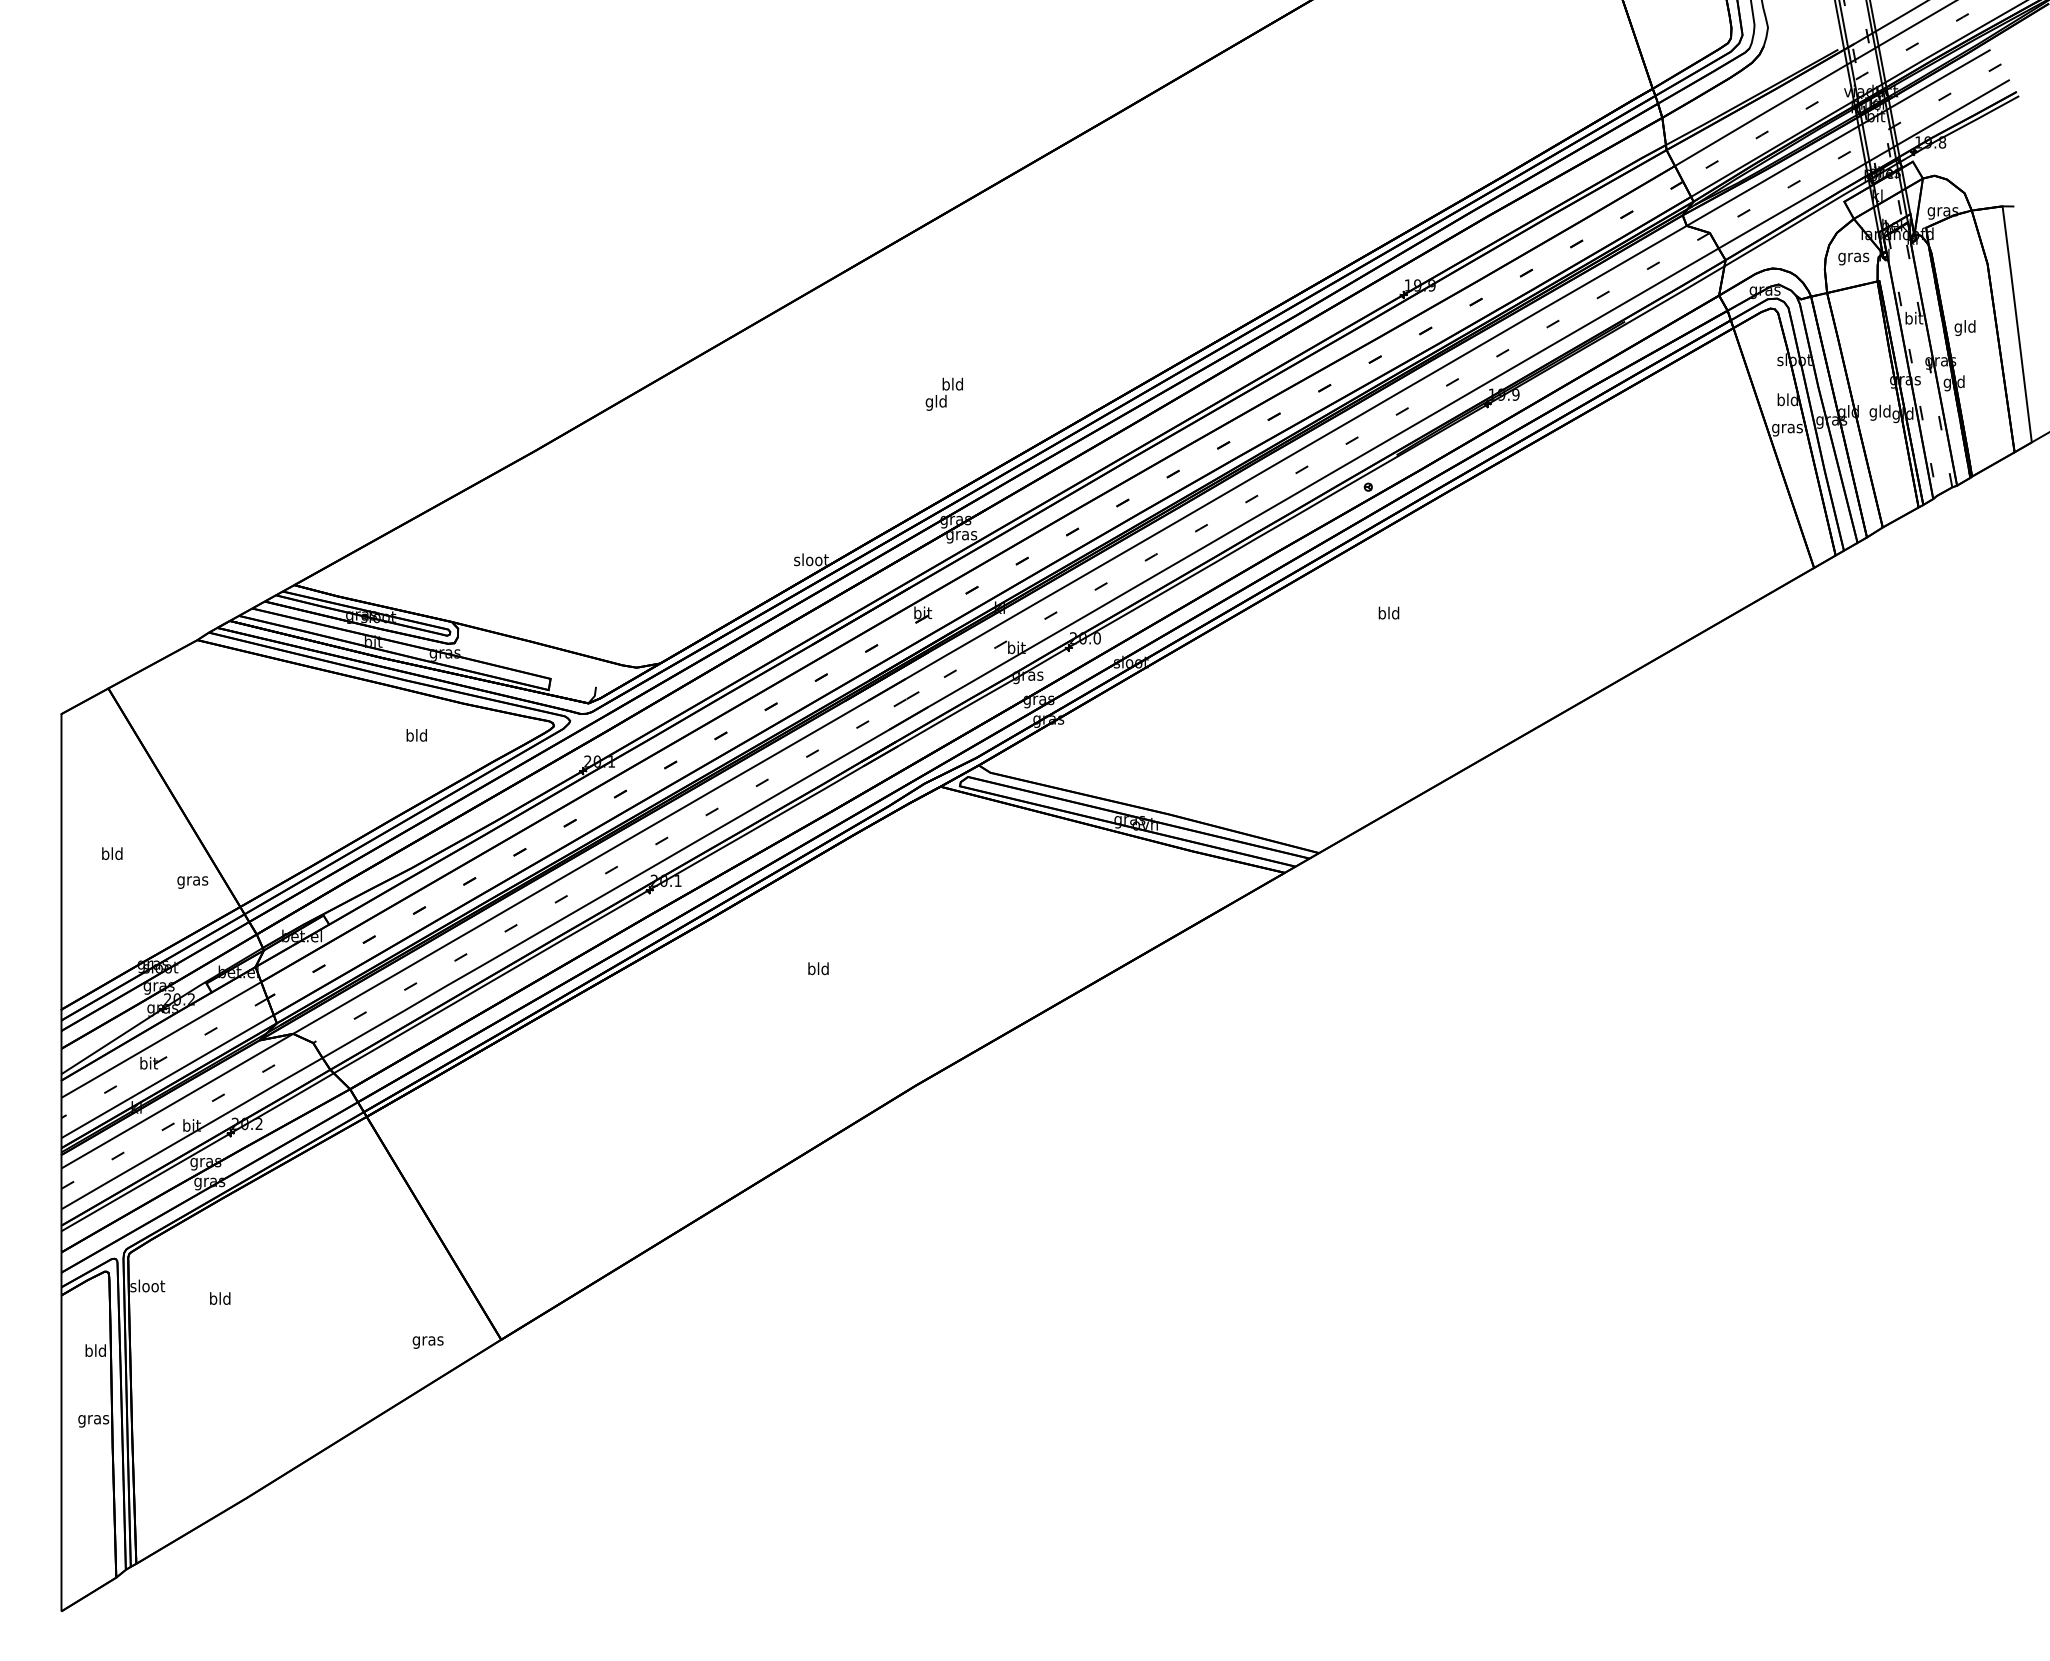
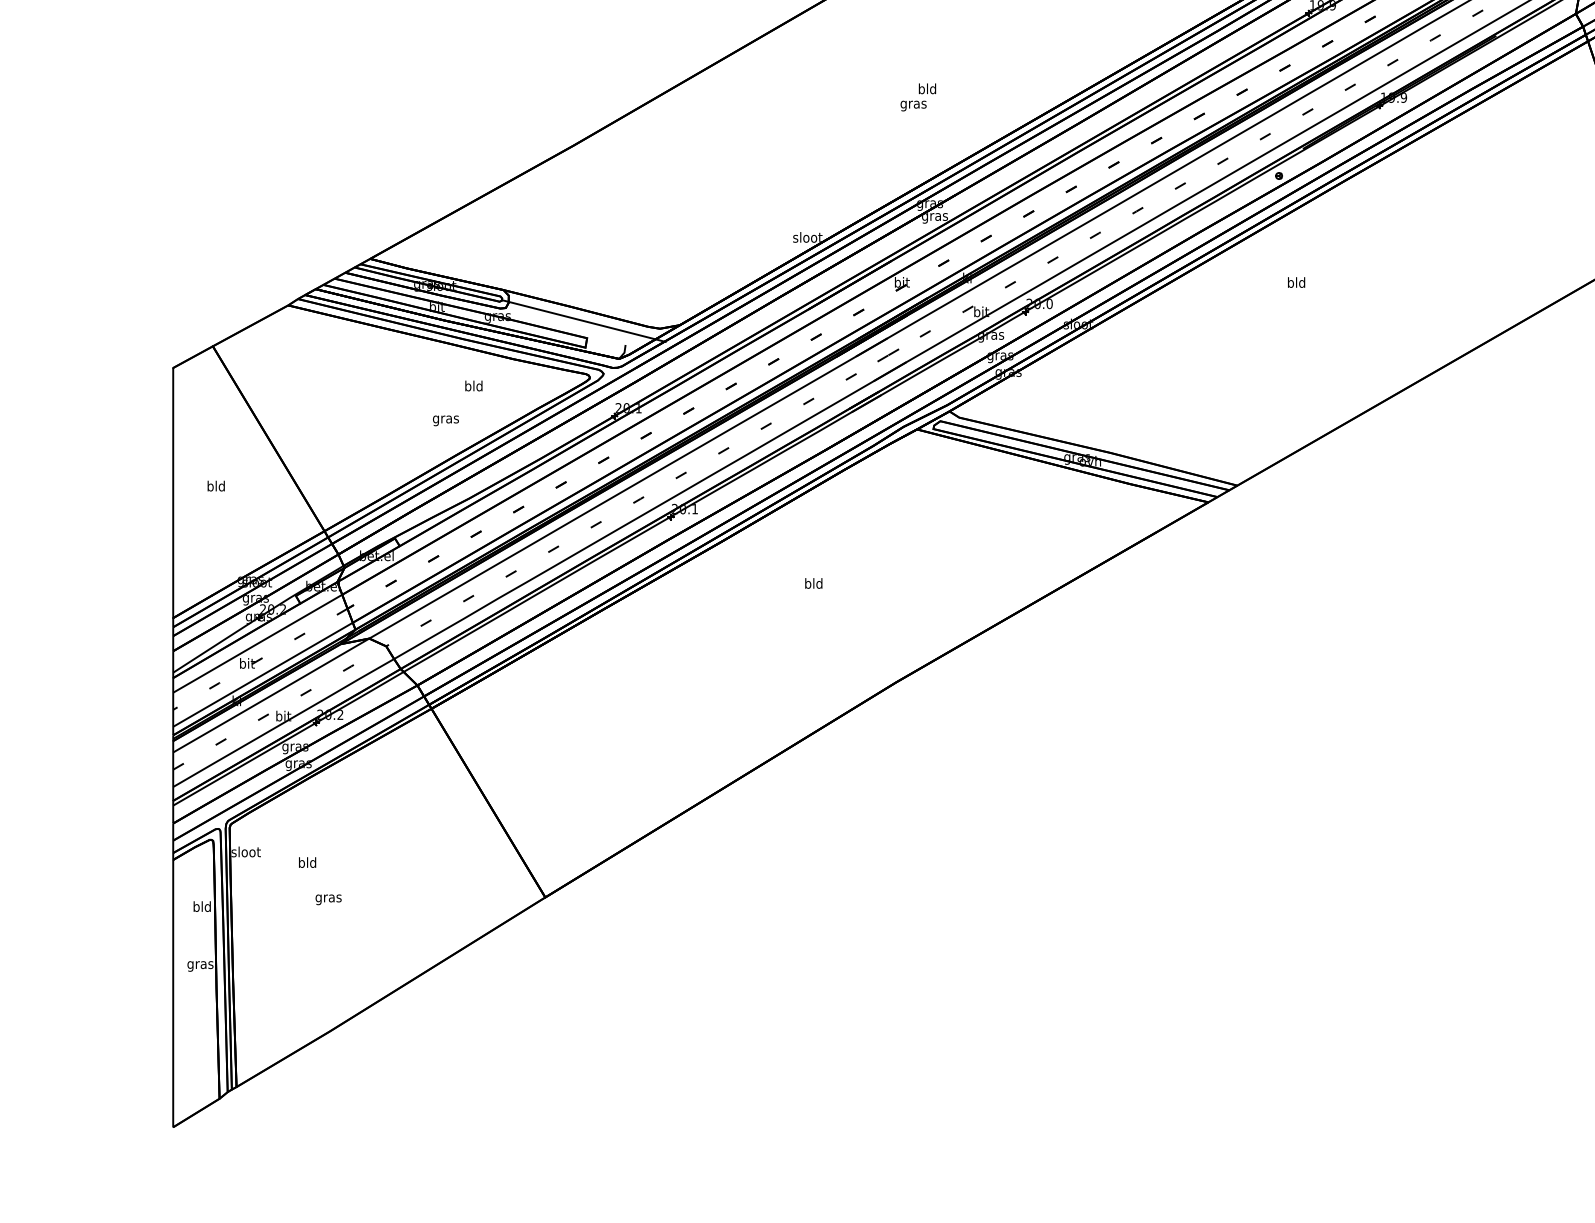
text: (936, 402) -> (913, 104), gld -> gras
line: (546, 658) -> (583, 320), added
text: (192, 882) -> (445, 420), moved
text: (427, 1342) -> (328, 899), moved

